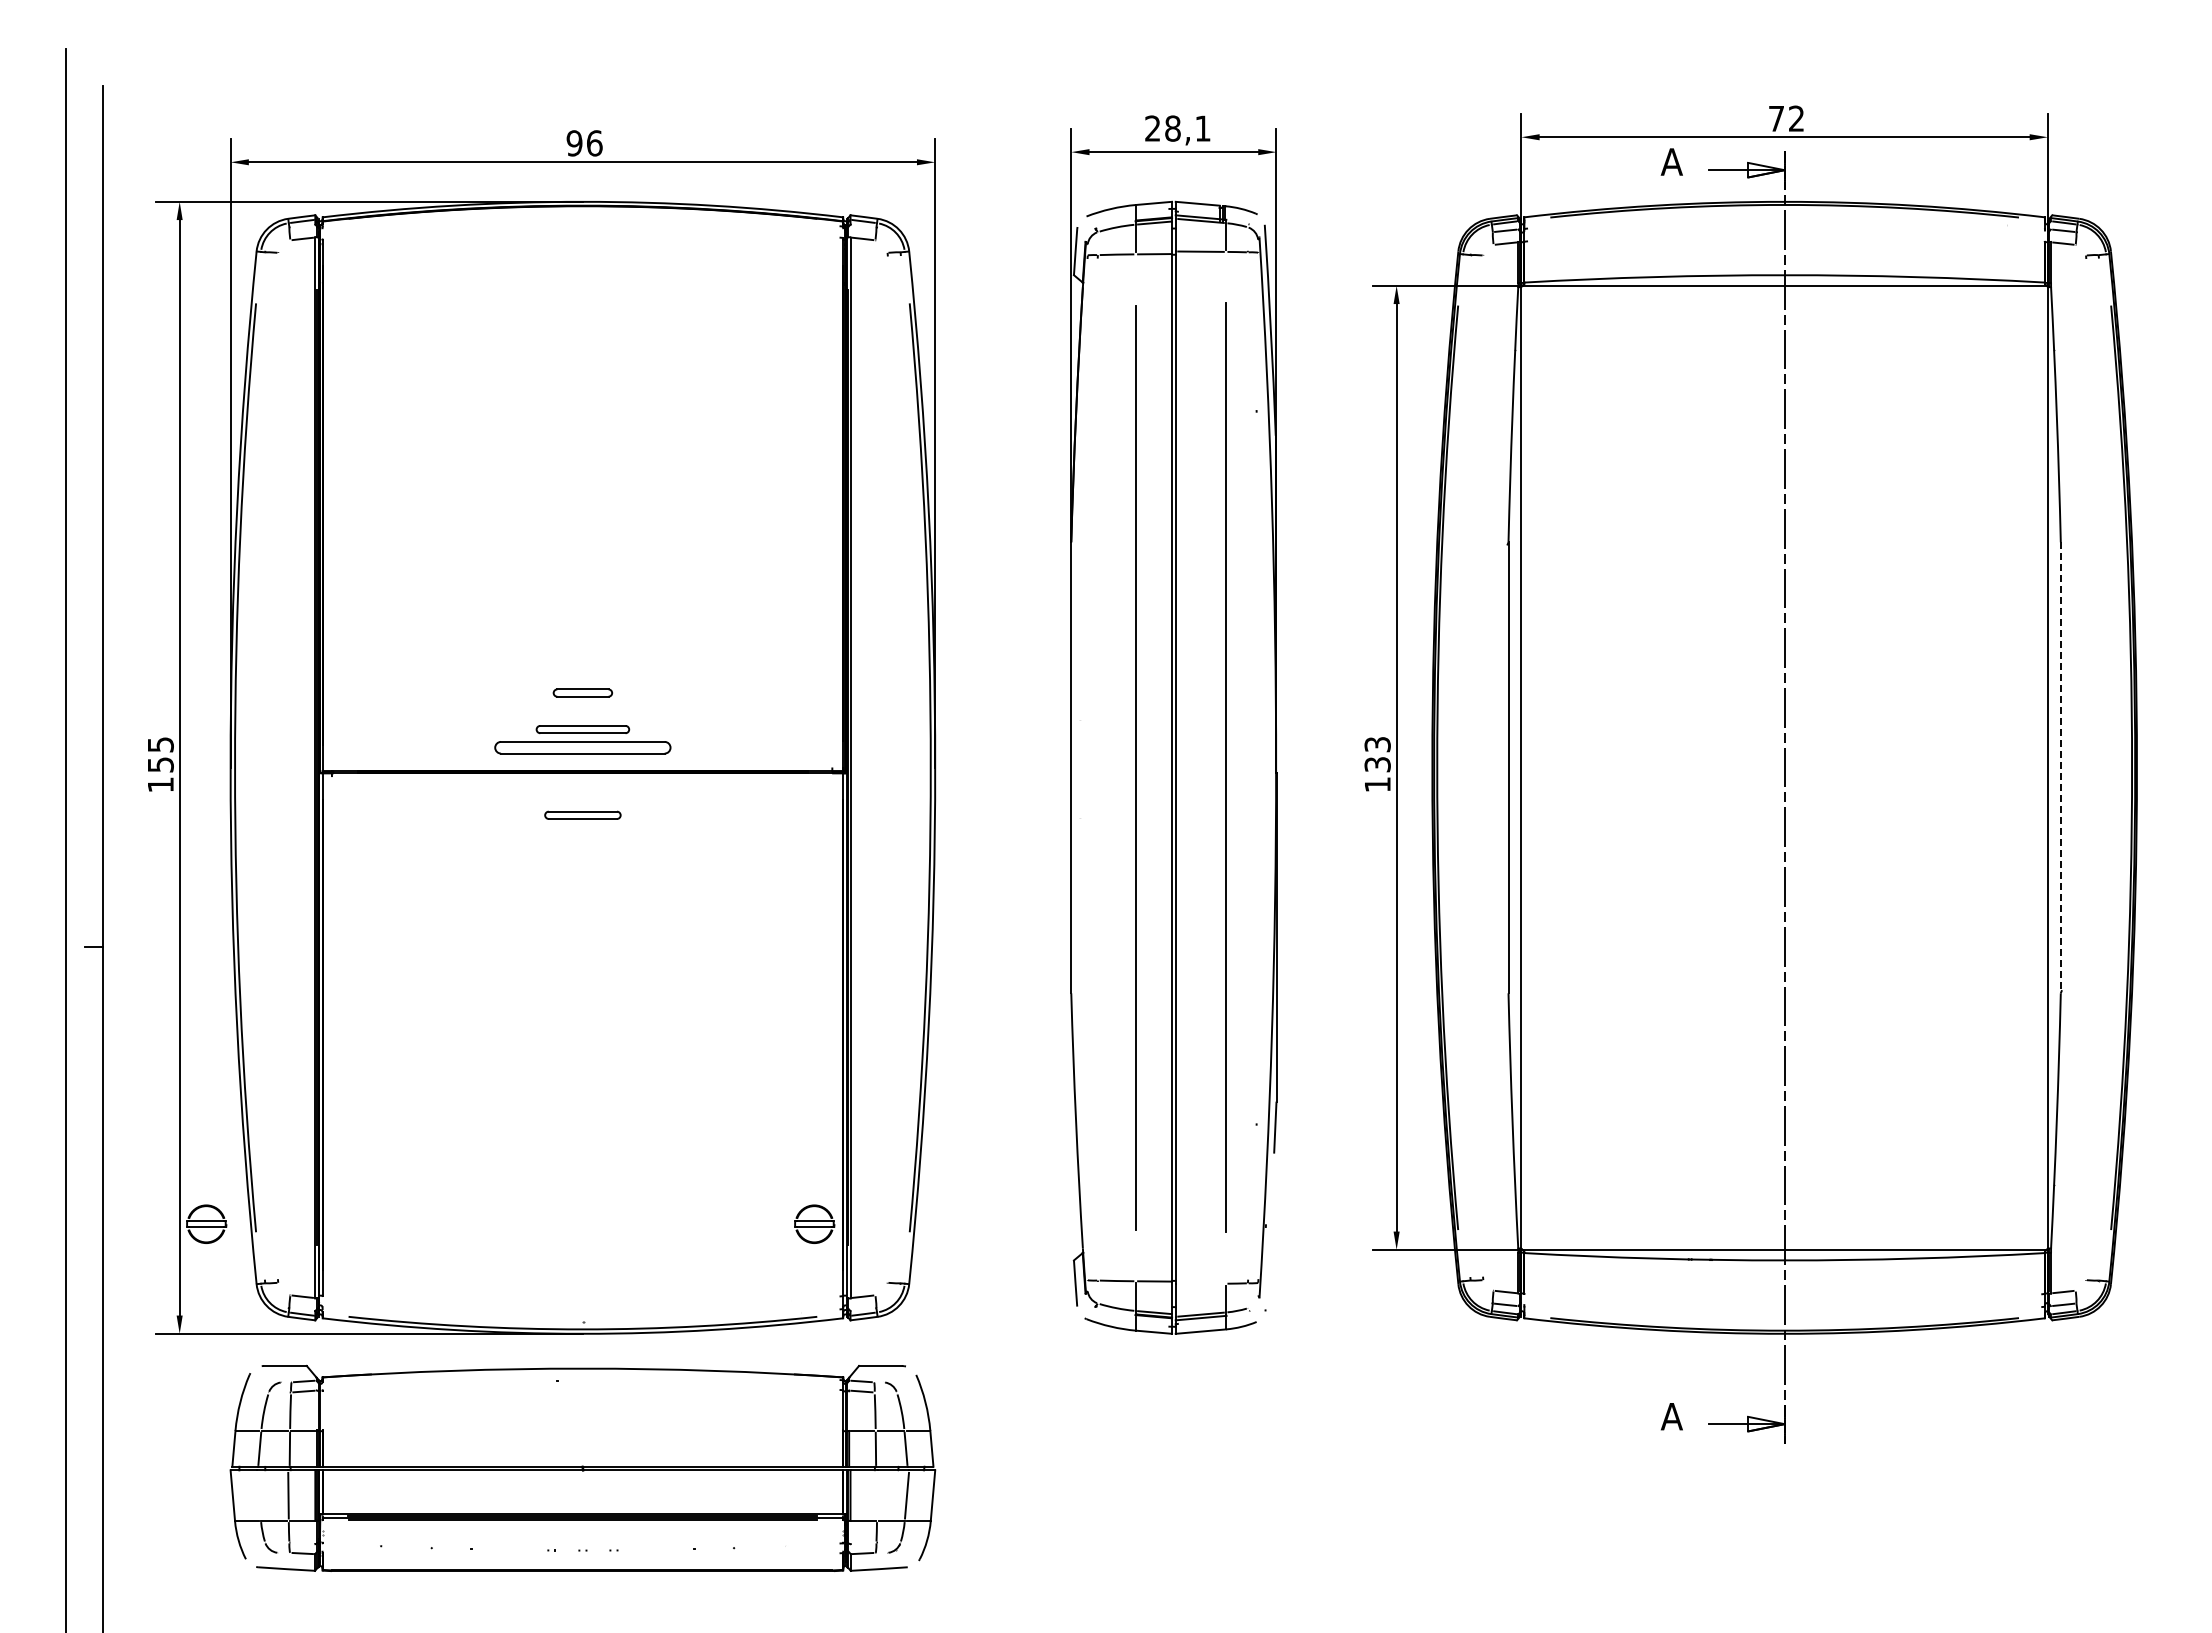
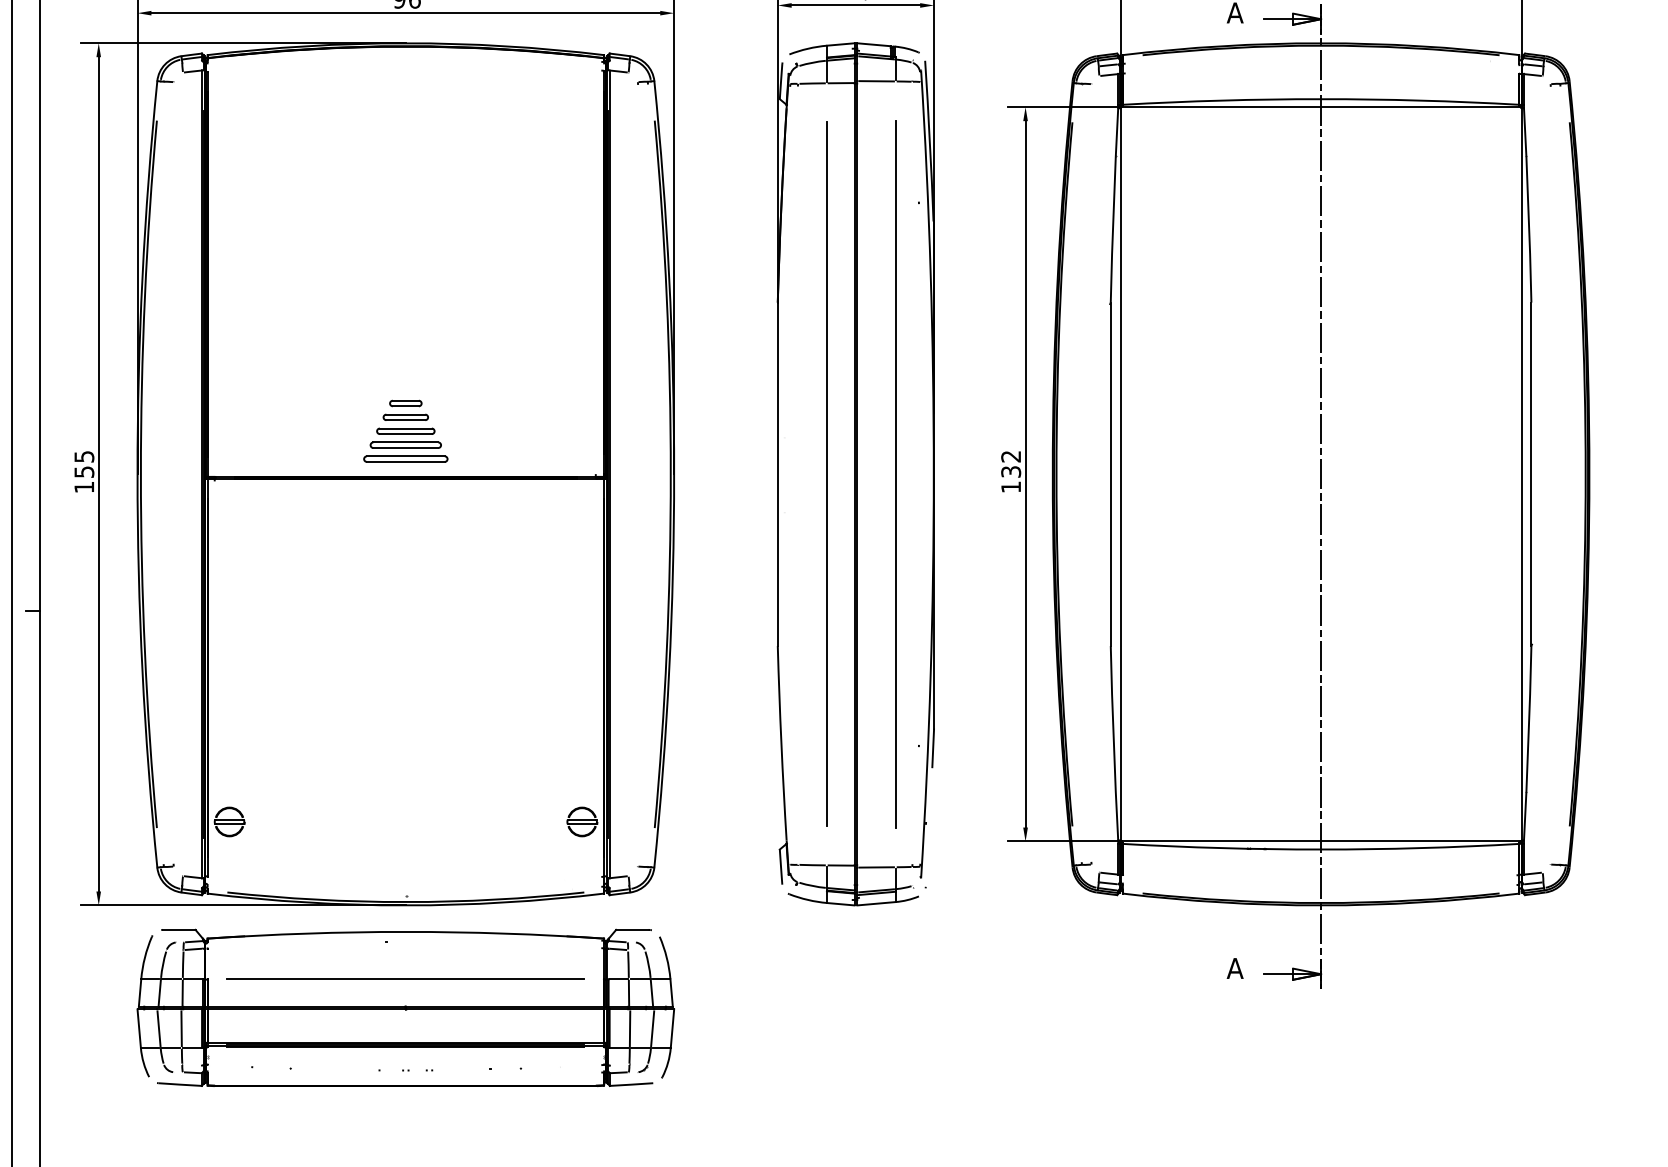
part: (582, 674) -> (405, 403), added
text: (1377, 744) -> (1011, 456), 133 -> 132
part: (582, 747) -> (405, 458), size x0.62
line: (2060, 768) -> (1531, 474), dashed -> solid
part: (582, 814) -> (405, 430), moved
part: (206, 1223) -> (229, 821), moved
line: (1200, 1283) -> (876, 867), added
line: (582, 1430) -> (405, 979), added
line: (258, 1495) -> (158, 1028), added
line: (877, 1495) -> (630, 1028), added

